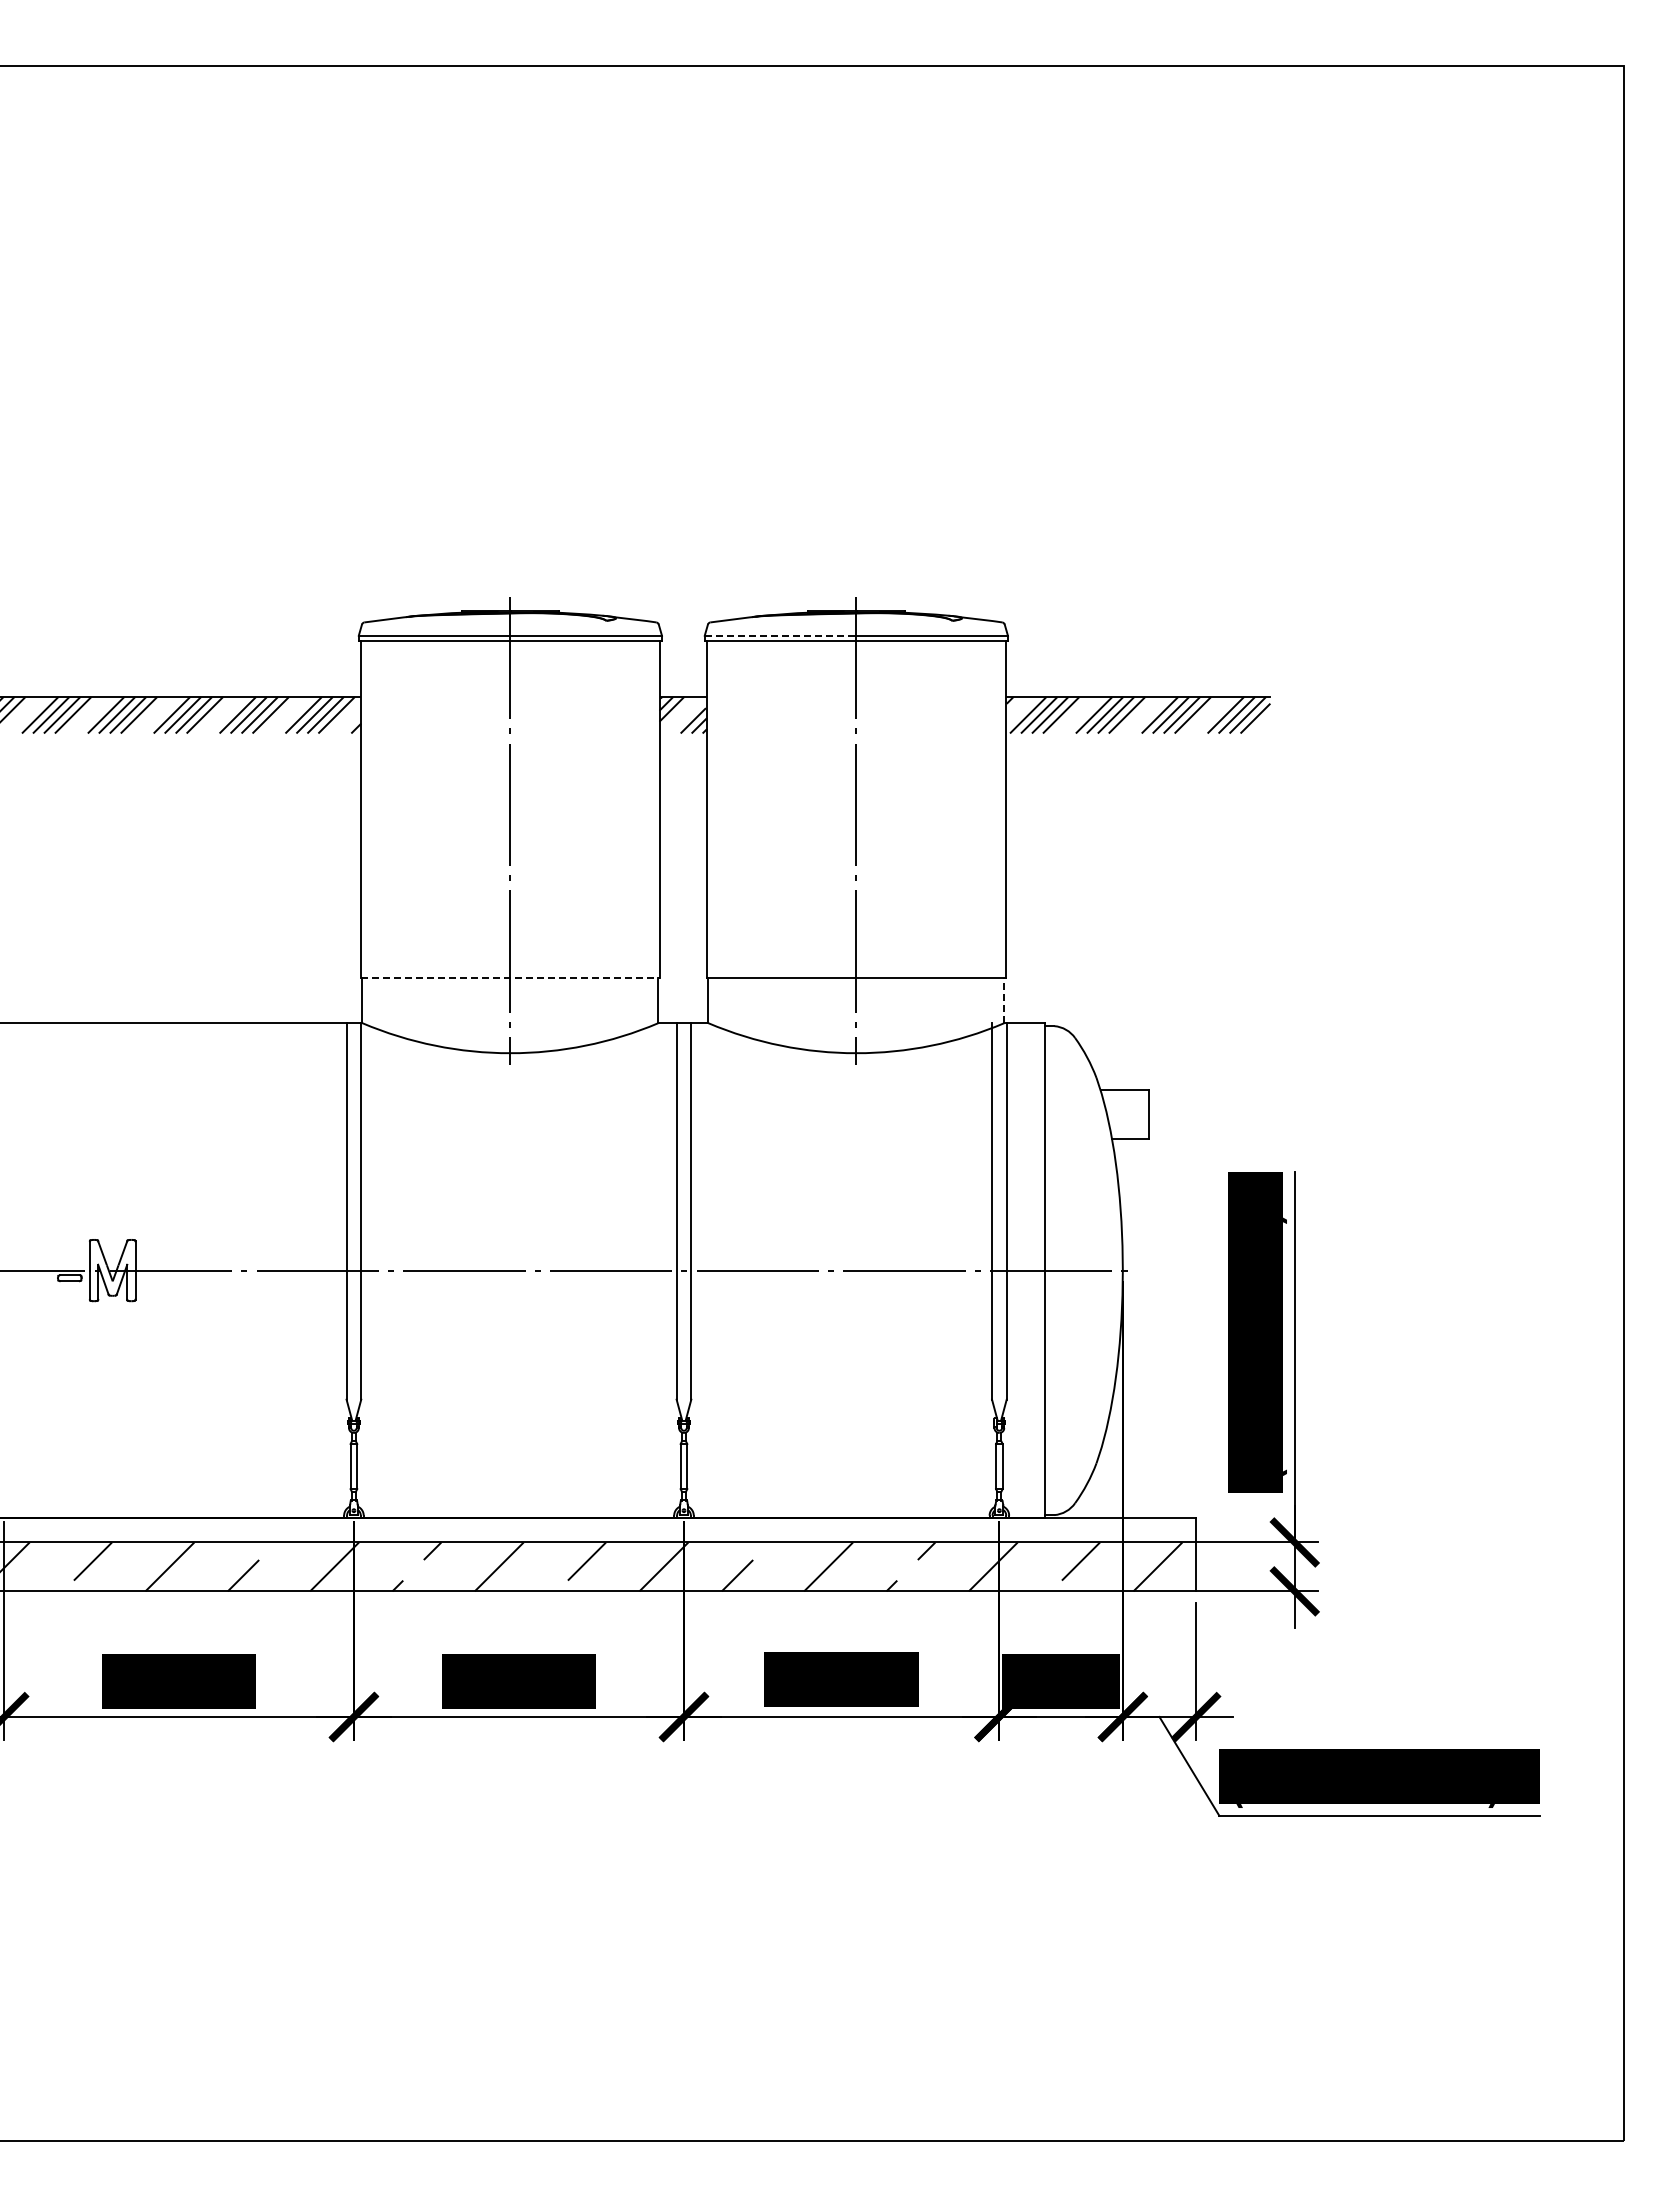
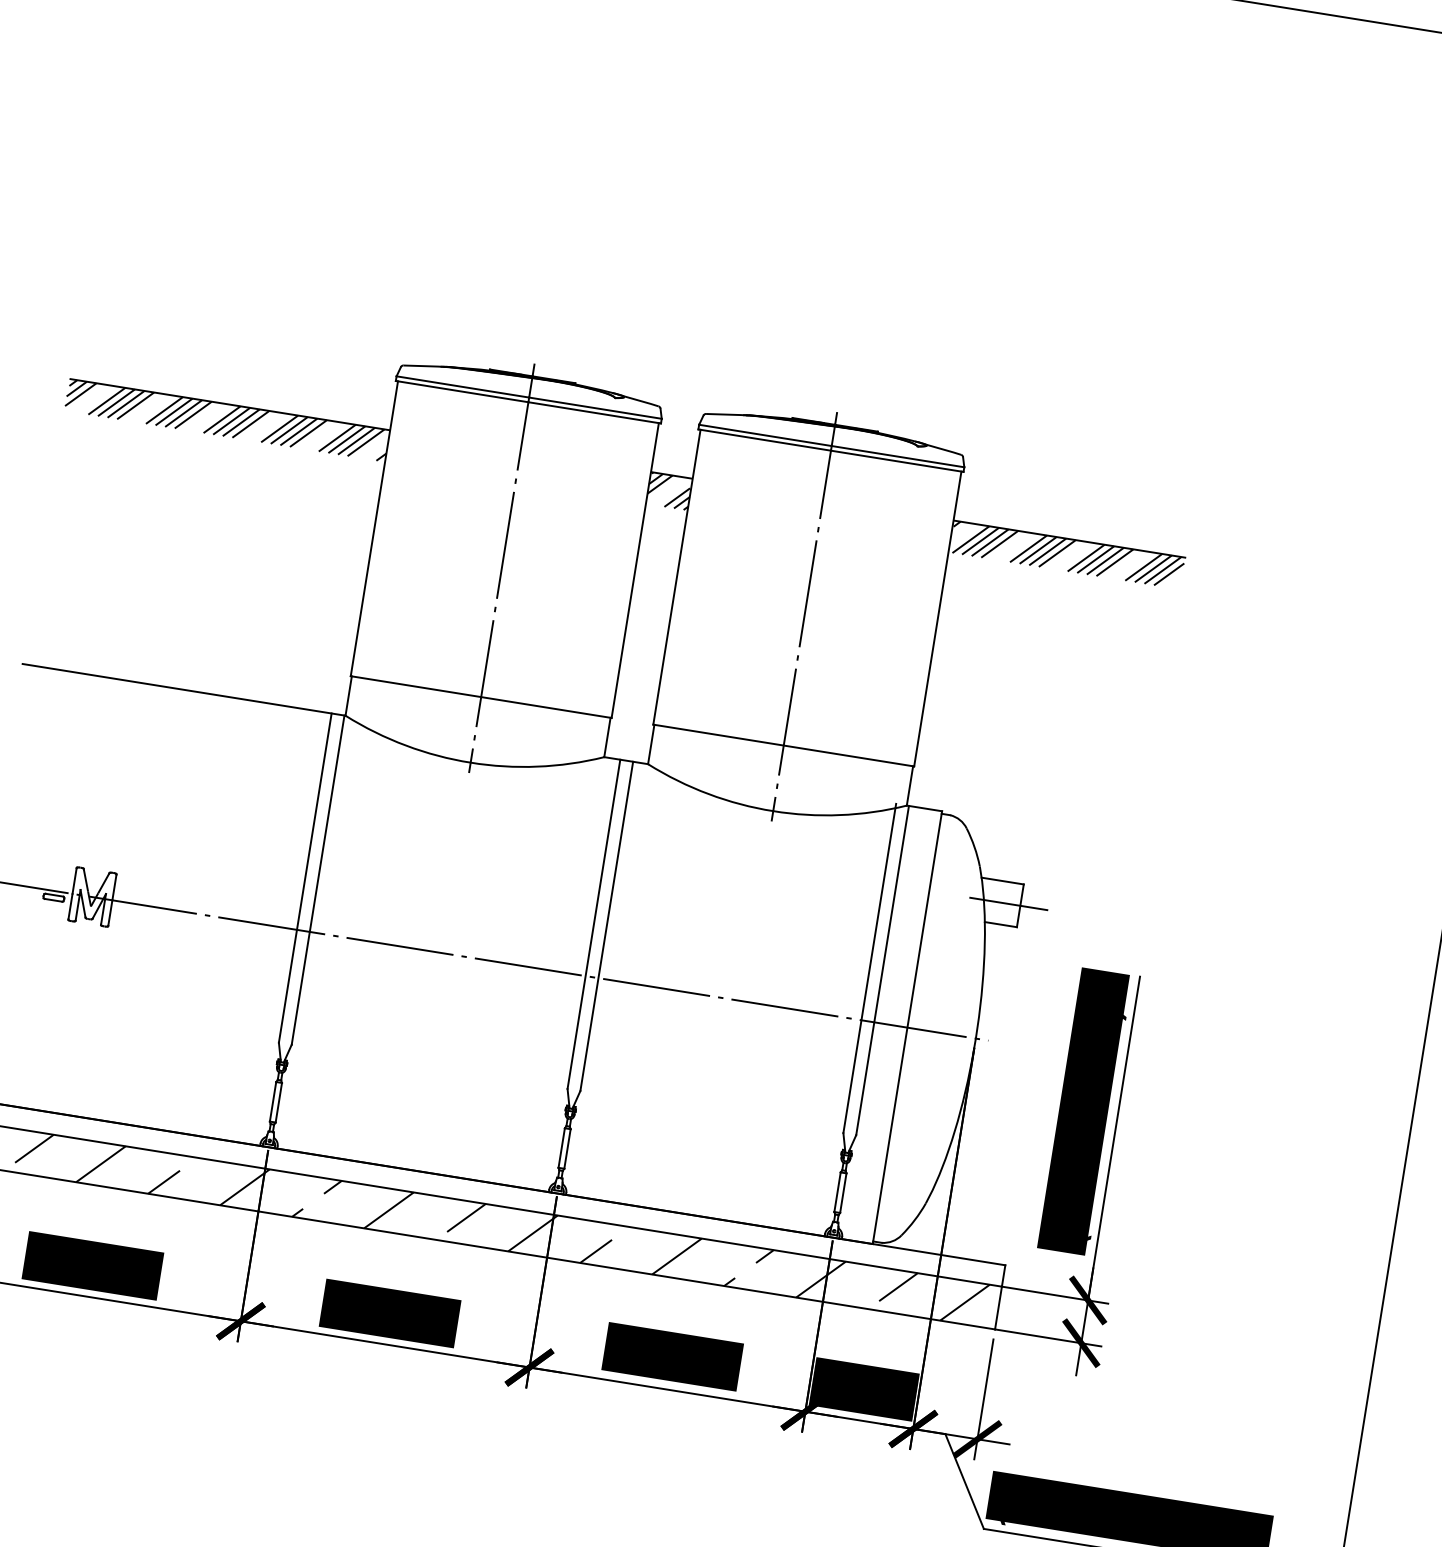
line: (780, 635) -> (765, 435), dashed -> solid
line: (510, 978) -> (481, 697), dashed -> solid
line: (1004, 1000) -> (910, 785), dashed -> solid
line: (1135, 1114) -> (1008, 903), added

